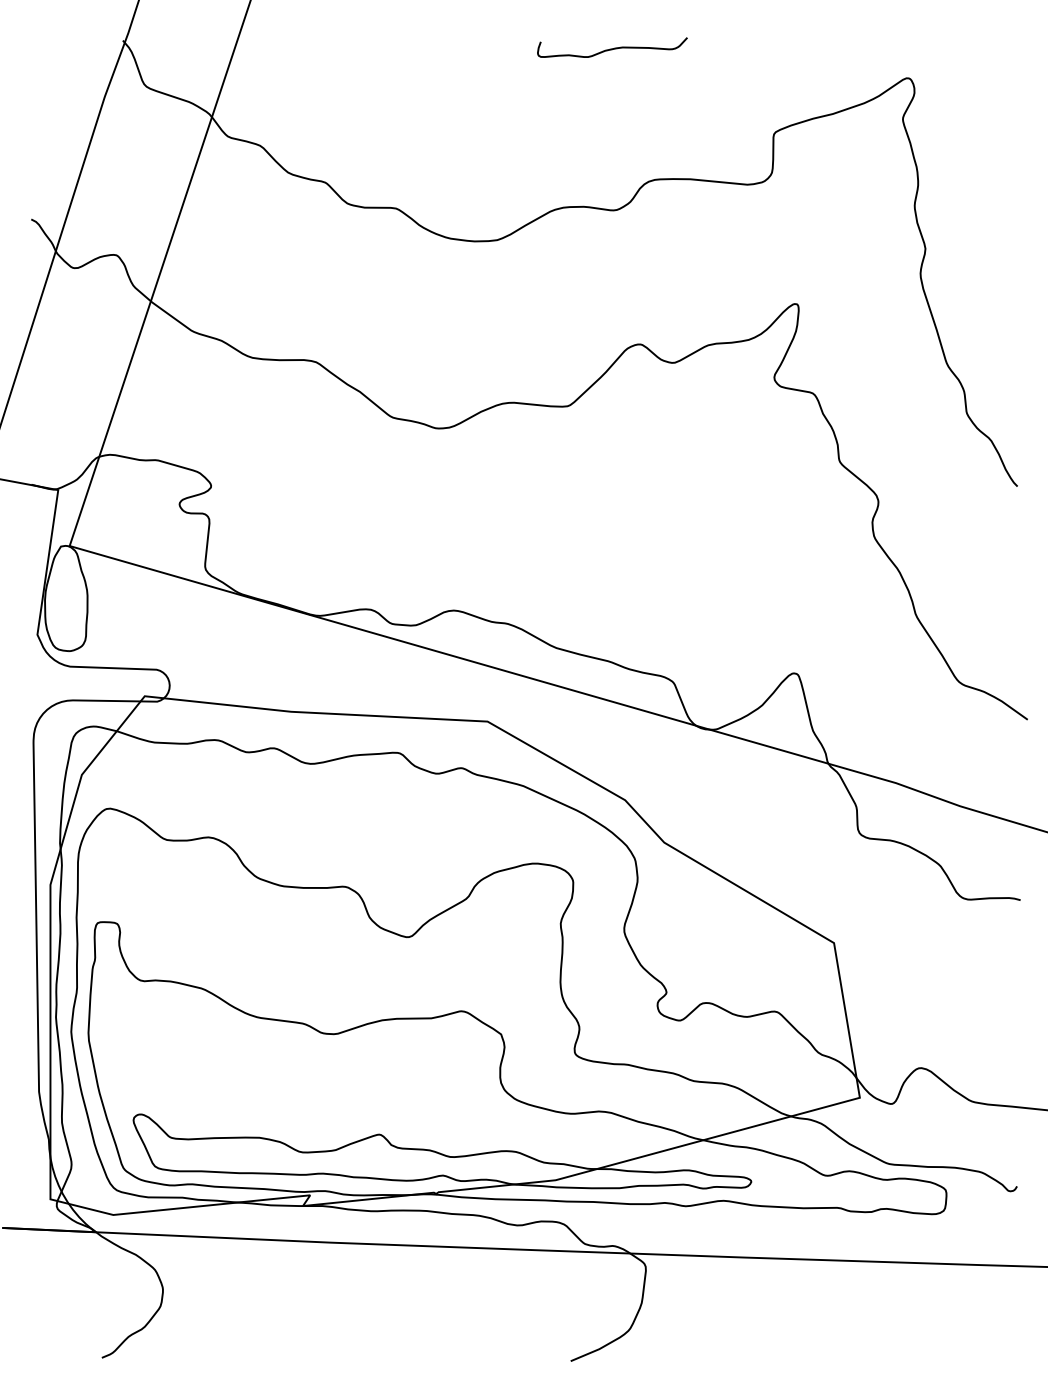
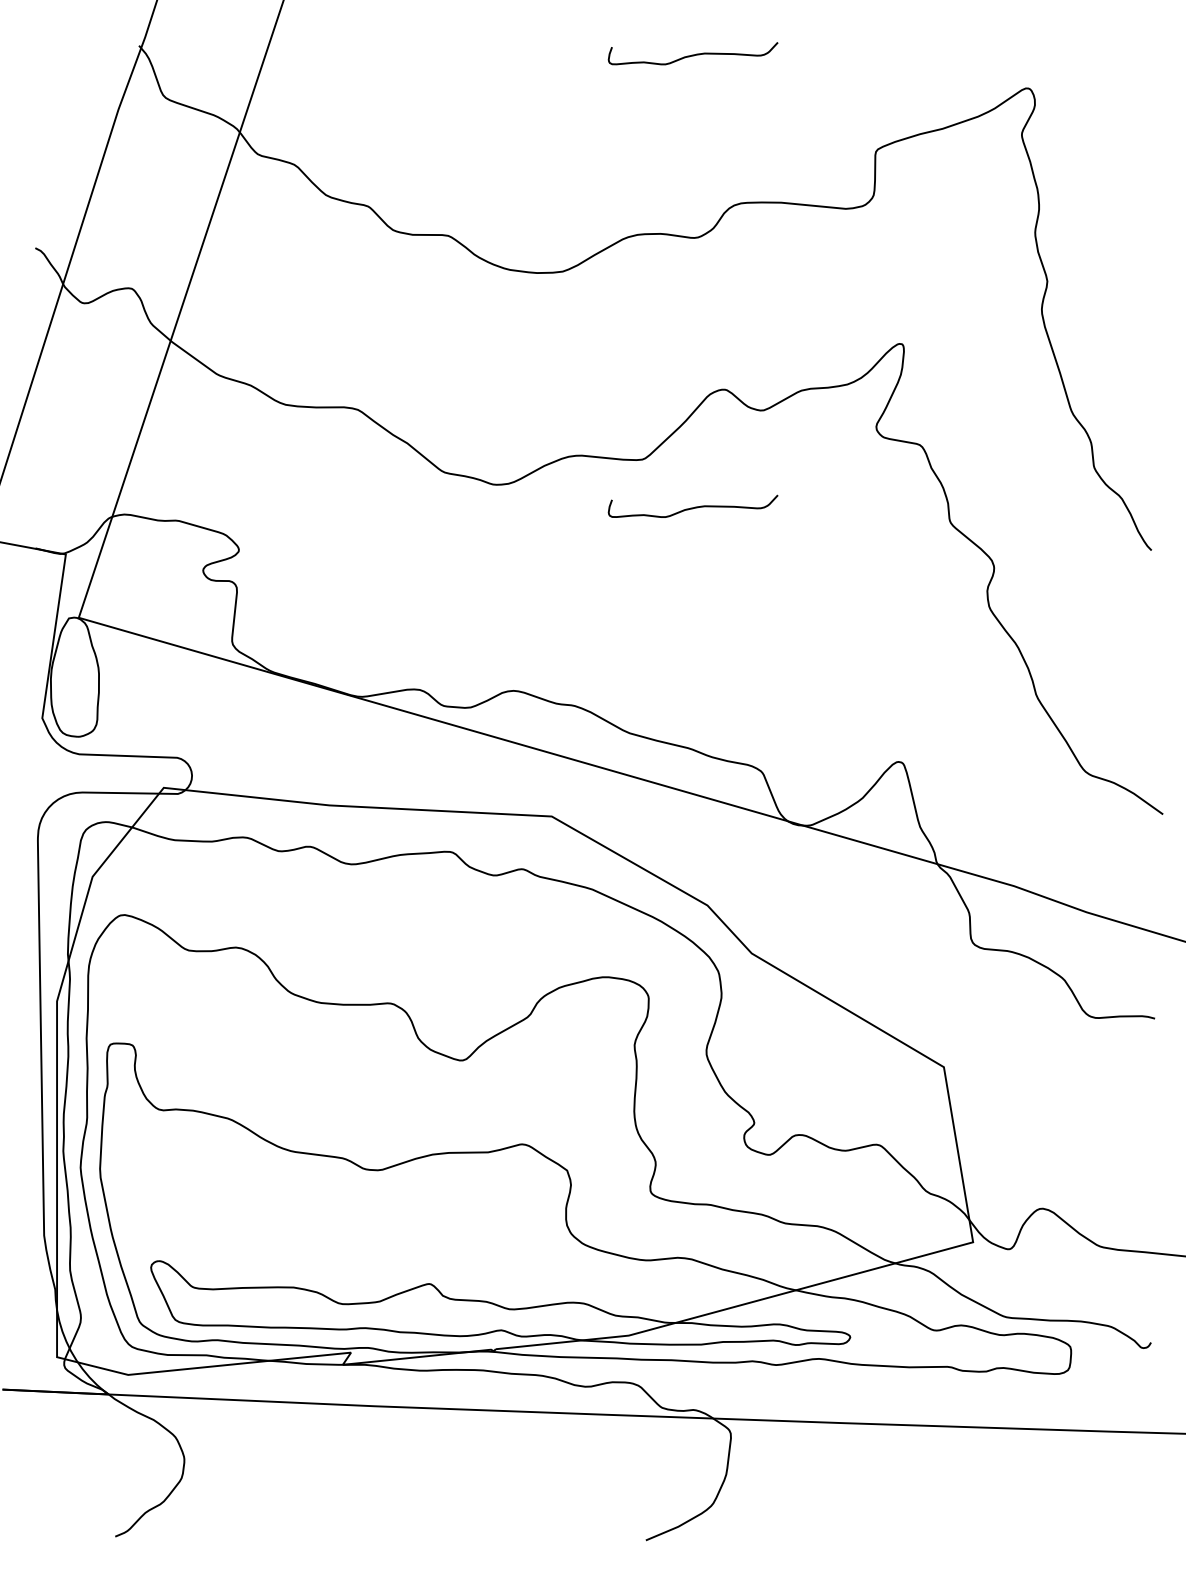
curve: (612, 448) -> (693, 507), added

